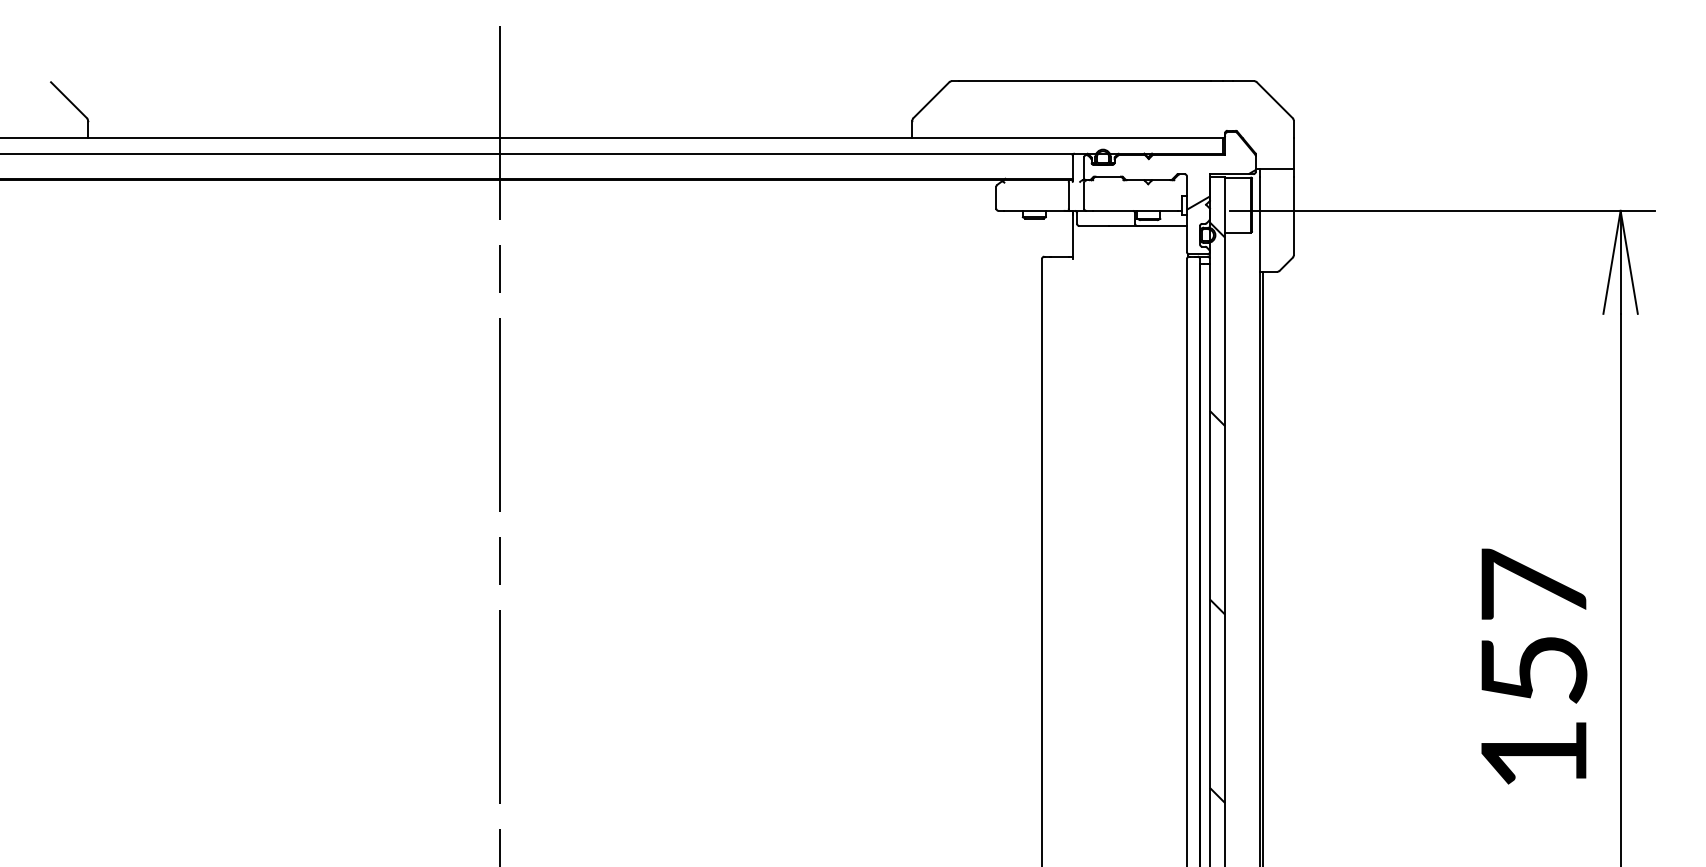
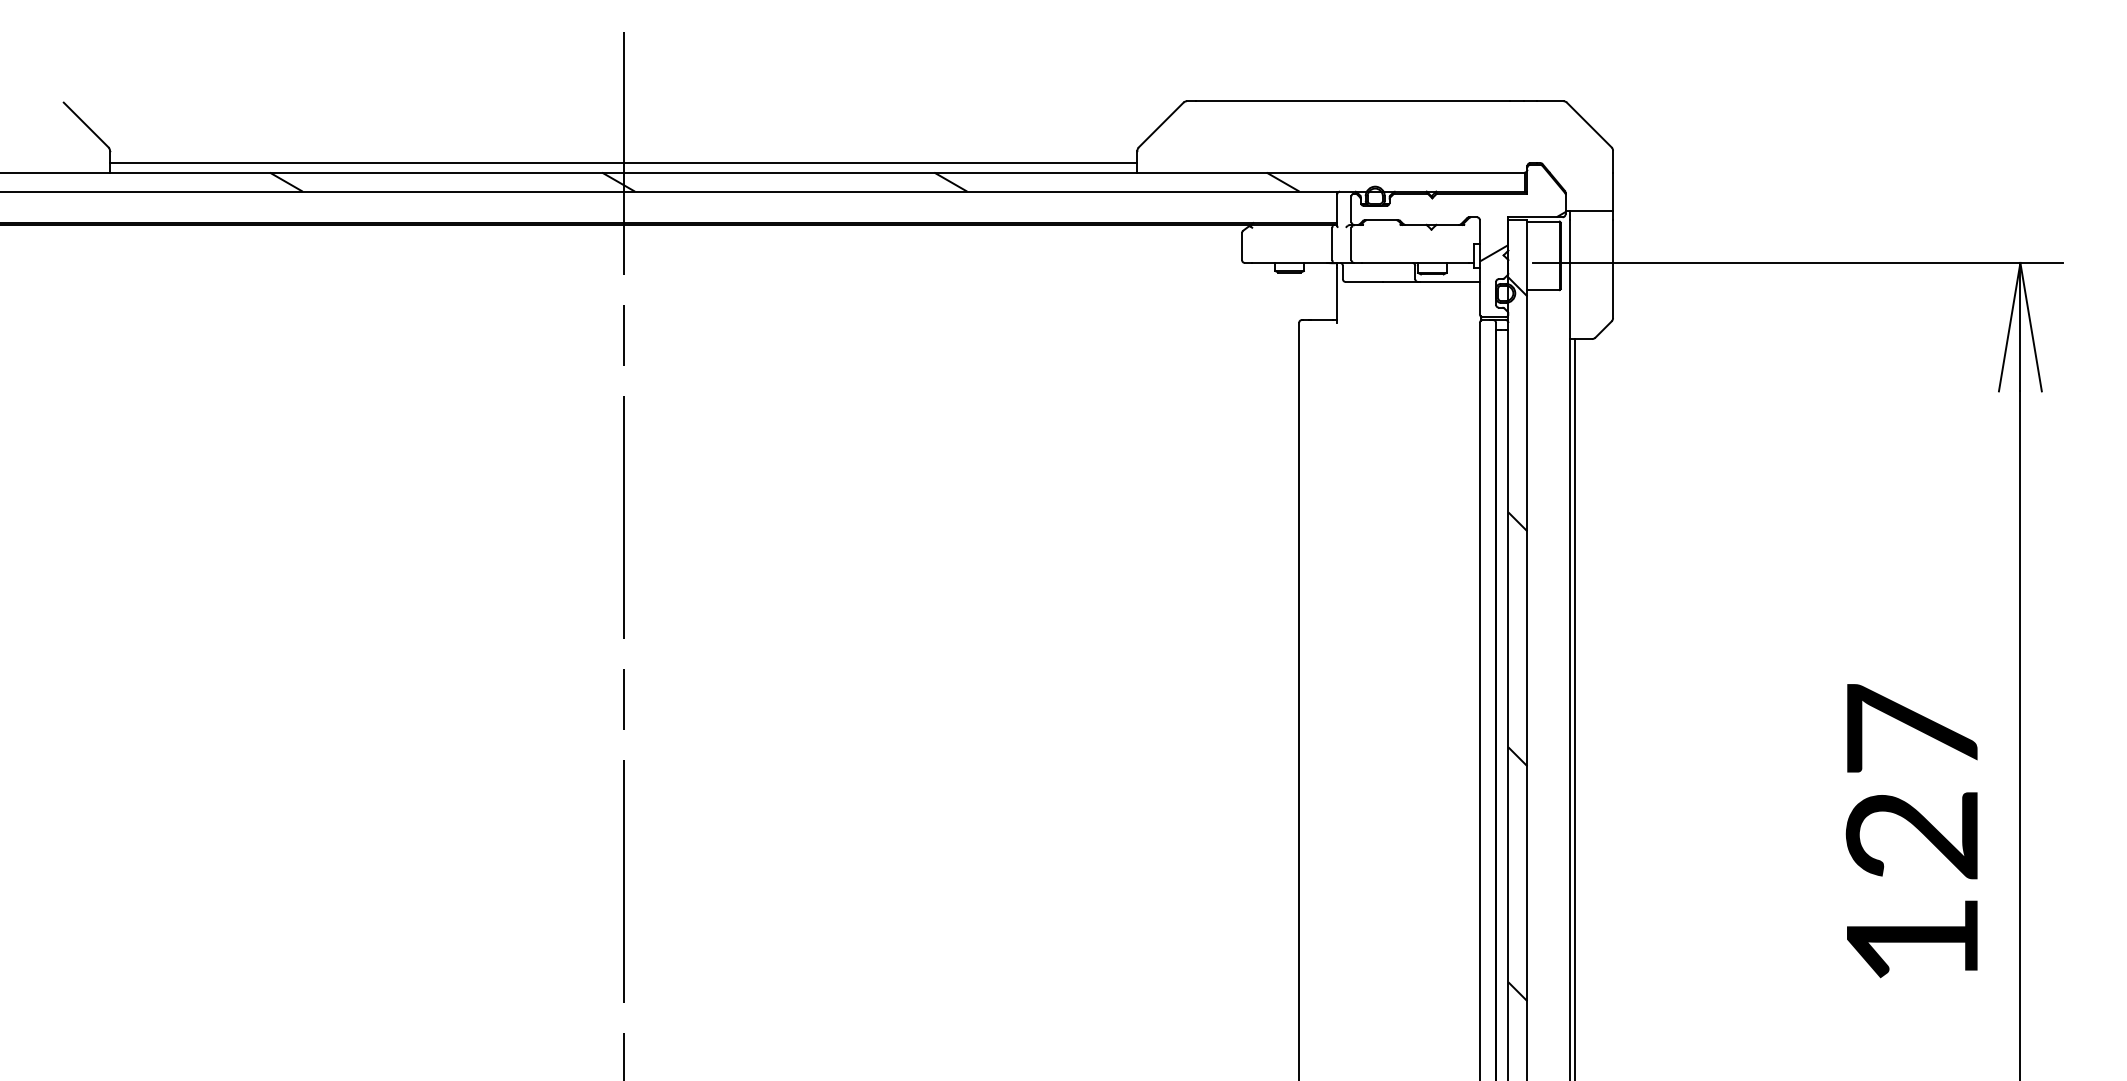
line: (500, 131) -> (623, 163), added
hatch: (629, 145) -> (784, 181), added
text: (1533, 670) -> (1911, 835), 157 -> 127

